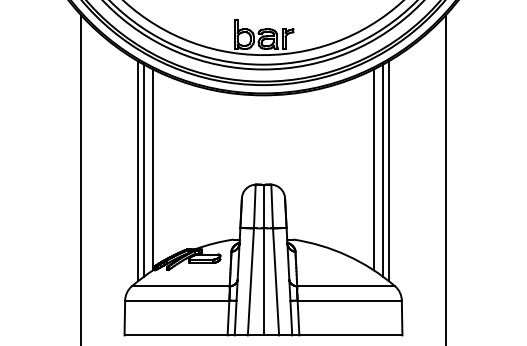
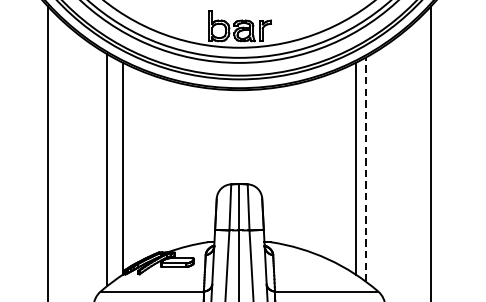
line: (143, 170) -> (112, 169), removed
line: (383, 170) -> (365, 169), solid -> dashed
line: (389, 171) -> (372, 170), removed

